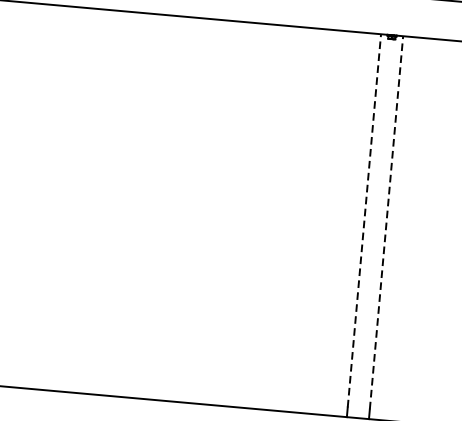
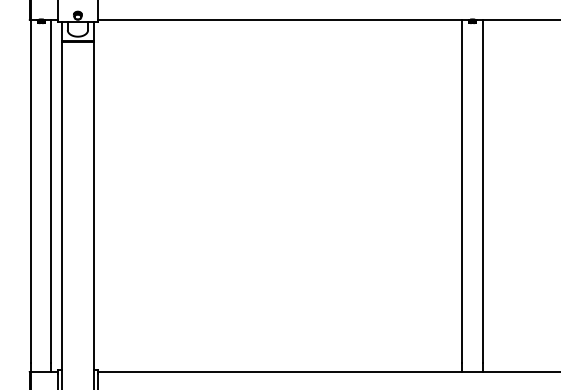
line: (364, 220) -> (462, 191), dashed -> solid
line: (386, 222) -> (482, 191), dashed -> solid

